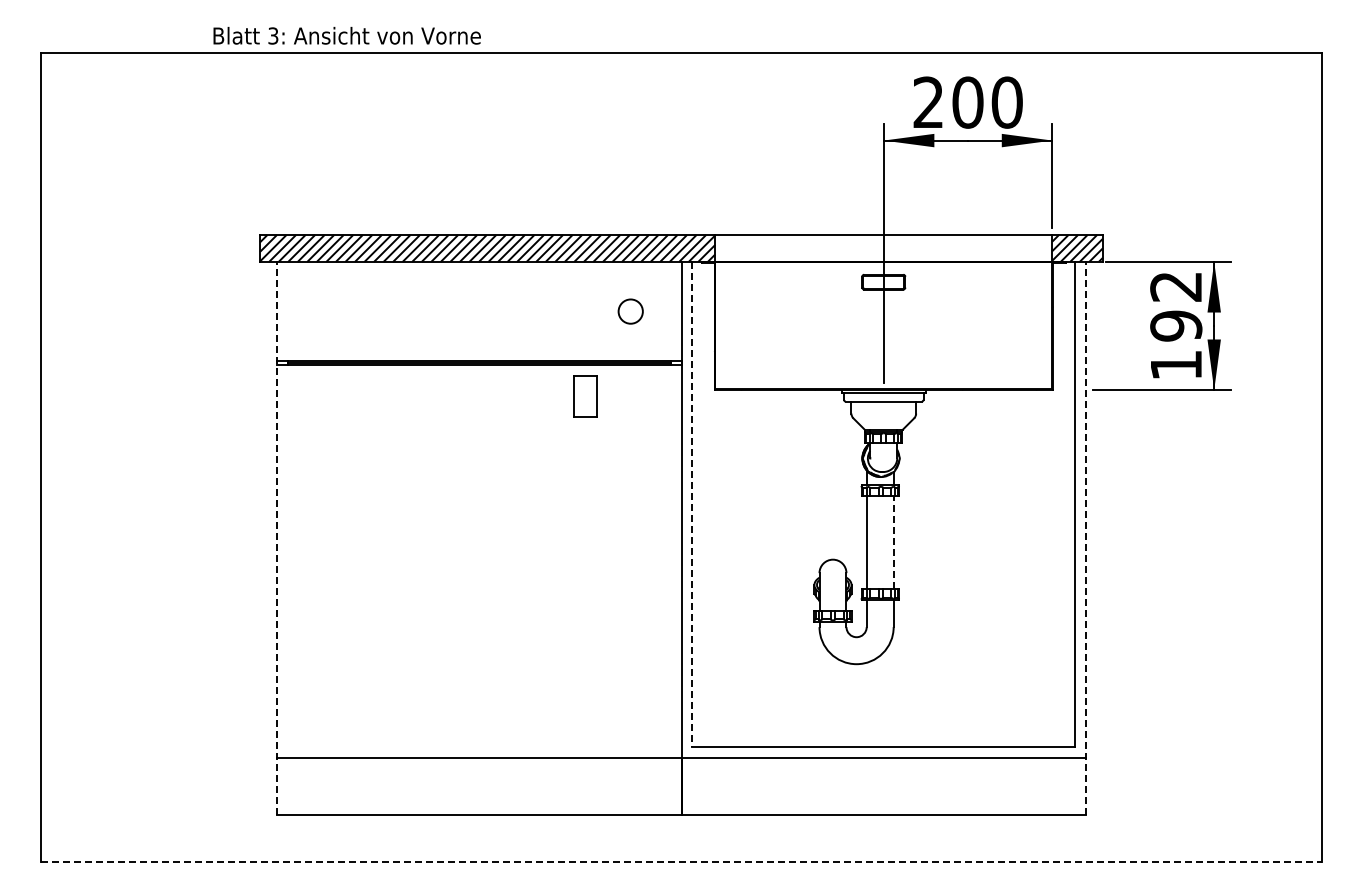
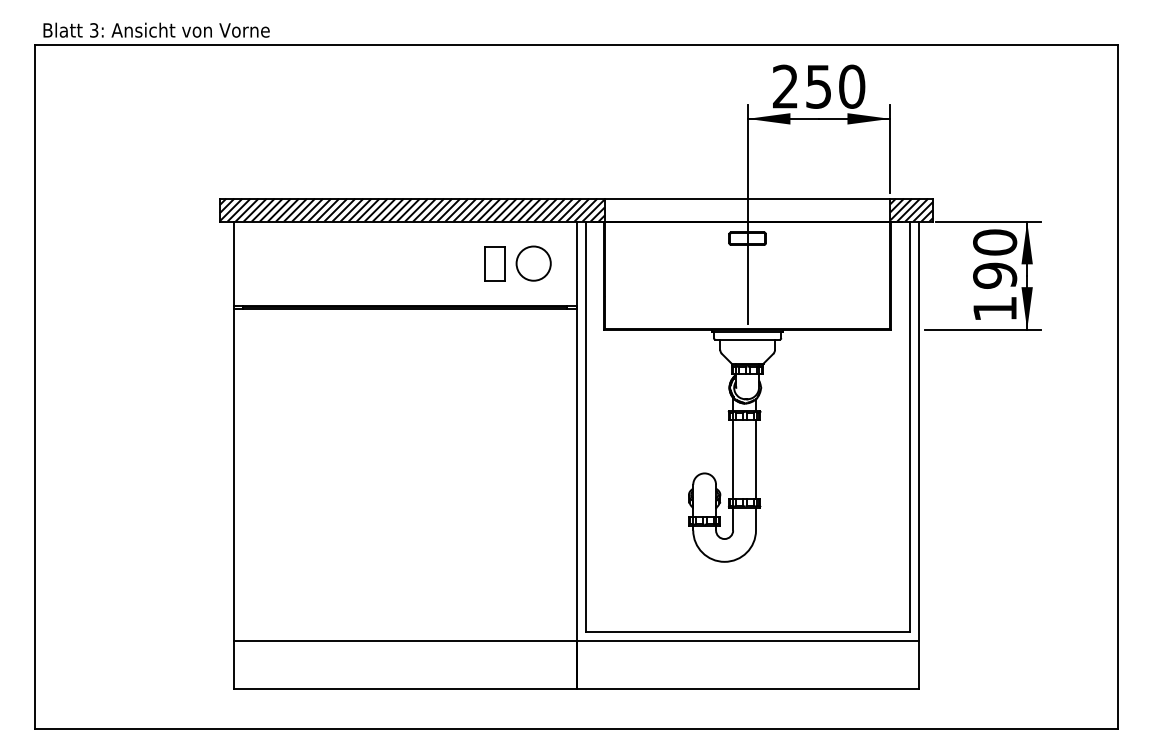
text: (346, 35) -> (156, 29), moved
text: (967, 102) -> (818, 86), 200 -> 250
text: (1176, 286) -> (995, 242), 192 -> 190
circle: (630, 311) -> (533, 263), size x1.67
part: (585, 396) -> (495, 263), moved
line: (692, 504) -> (585, 426), dashed -> solid
line: (276, 537) -> (233, 454), dashed -> solid
line: (1086, 537) -> (919, 454), dashed -> solid
line: (893, 542) -> (755, 458), dashed -> solid
line: (681, 862) -> (576, 729), dashed -> solid

